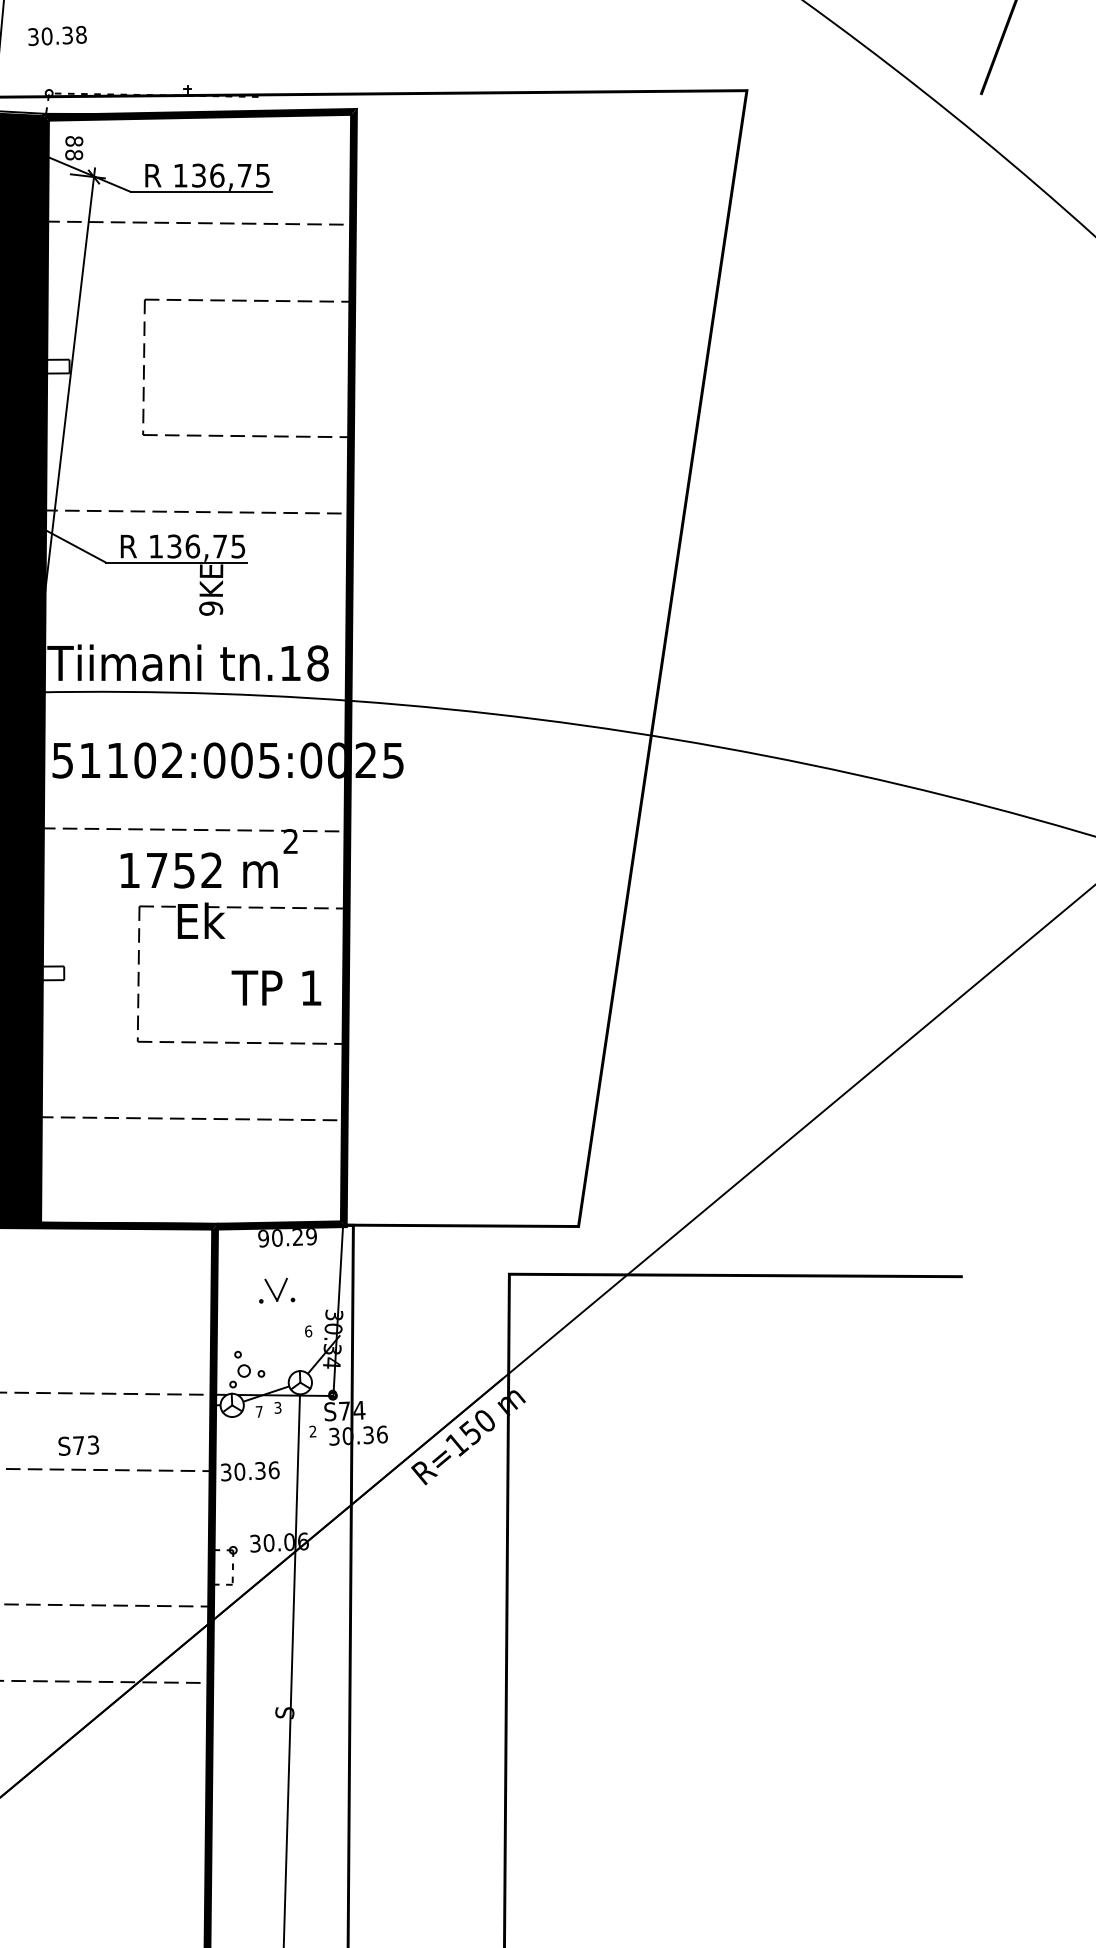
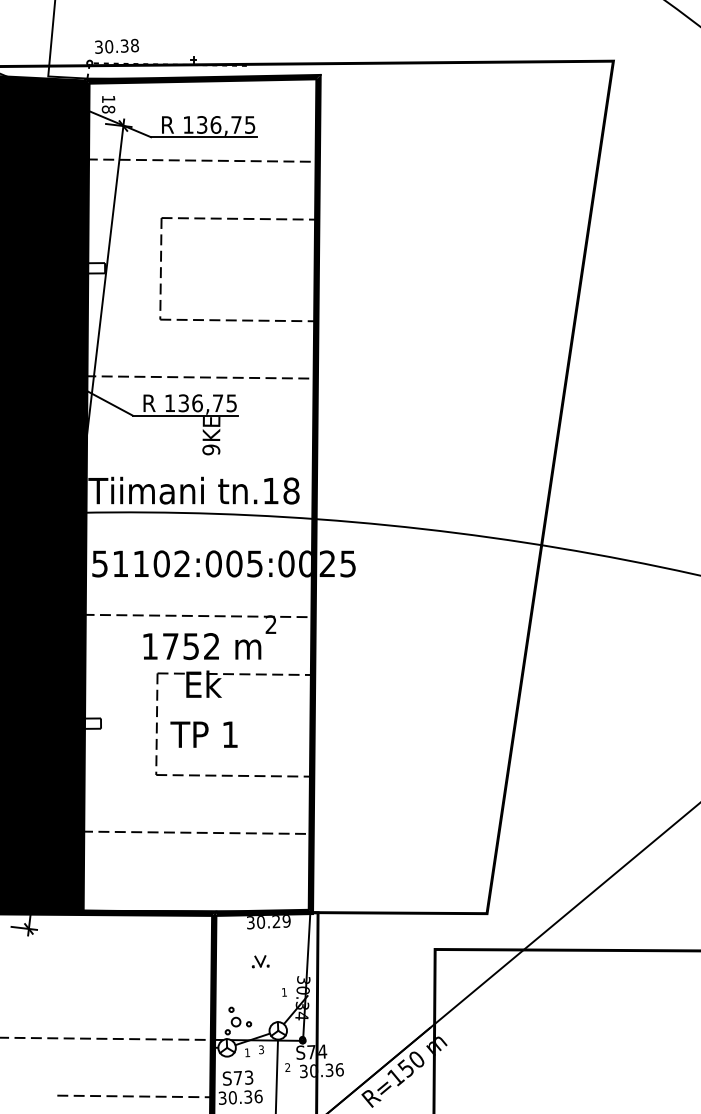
text: (57, 35) -> (117, 46), moved
text: (74, 141) -> (108, 99), 88 -> 18
text: (276, 987) -> (204, 734), moved
text: (263, 1238) -> (250, 922), 90.29 -> 30.29
part: (276, 1290) -> (260, 961), size x0.62
text: (308, 1331) -> (284, 992), 6 -> 1
text: (258, 1411) -> (246, 1052), 7 -> 1
text: (78, 1445) -> (237, 1078), moved

